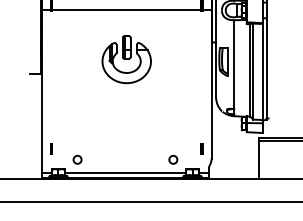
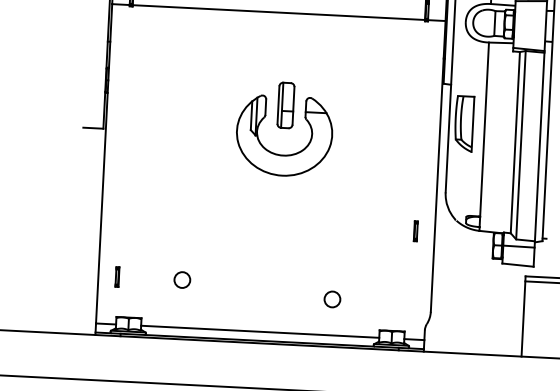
part: (126, 59) -> (284, 129), moved
part: (201, 148) -> (414, 230), moved
circle: (77, 159) -> (182, 279), moved
circle: (173, 159) -> (332, 298), moved

